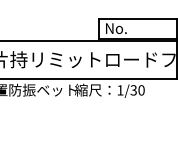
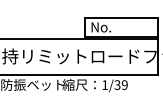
text: (141, 90) -> (124, 85), 1/30 -> 1/39

